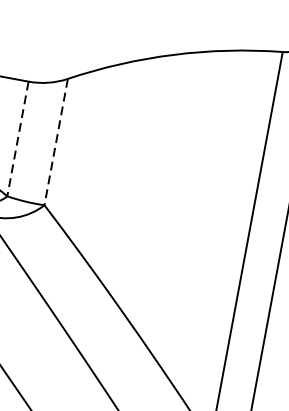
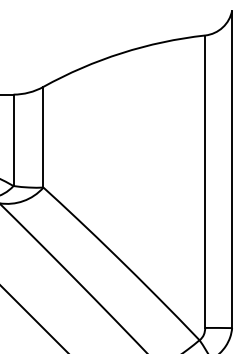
line: (17, 139) -> (13, 140), dashed -> solid
line: (56, 142) -> (43, 137), dashed -> solid

